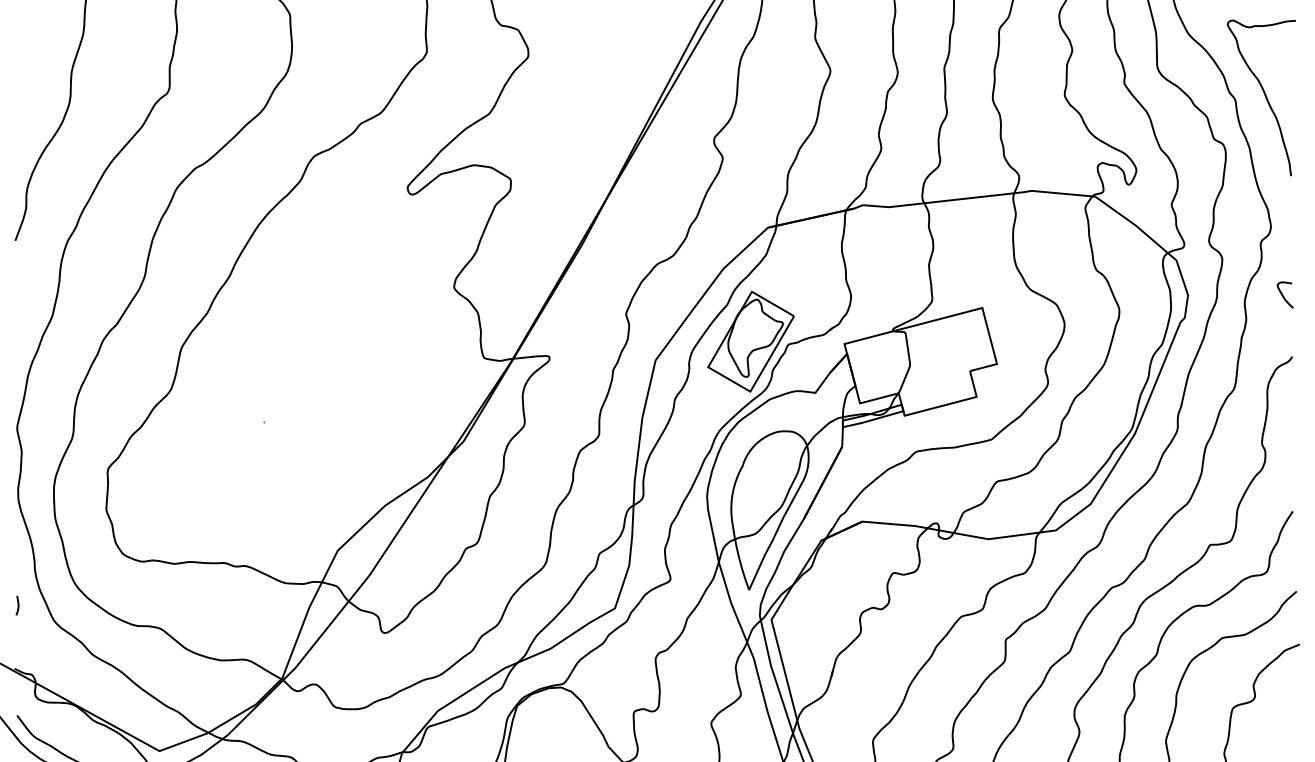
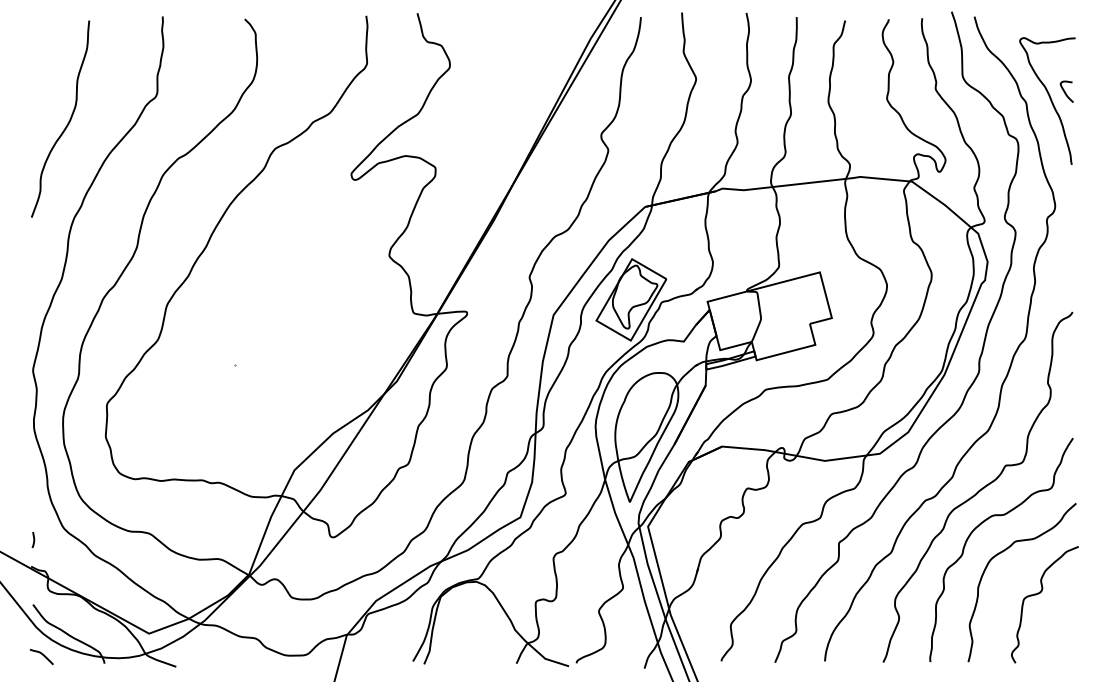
curve: (1283, 294) -> (1065, 91), moved
curve: (17, 604) -> (33, 539), moved

